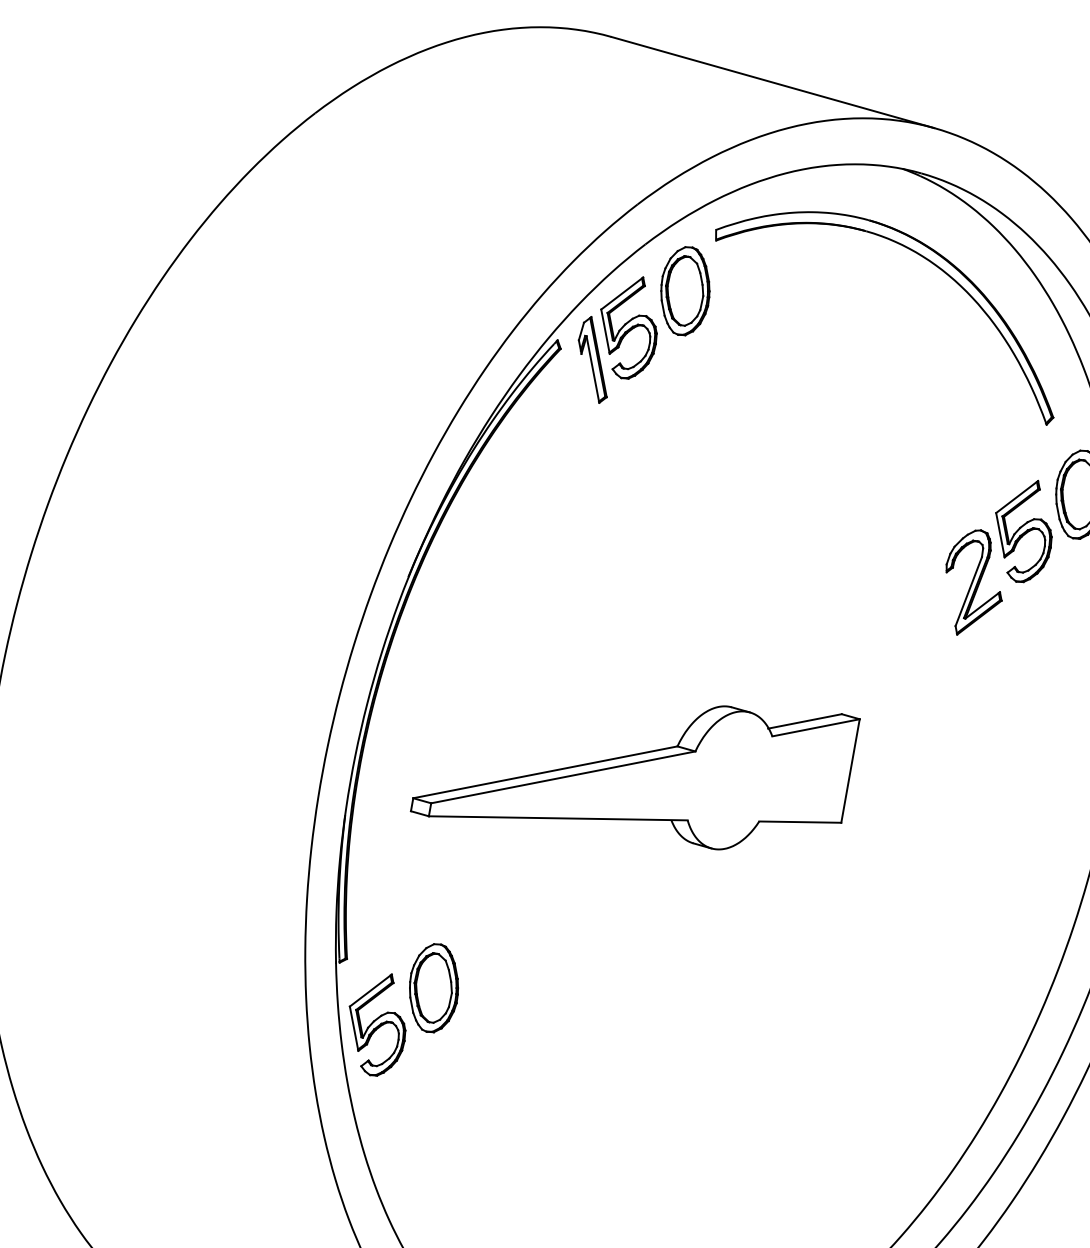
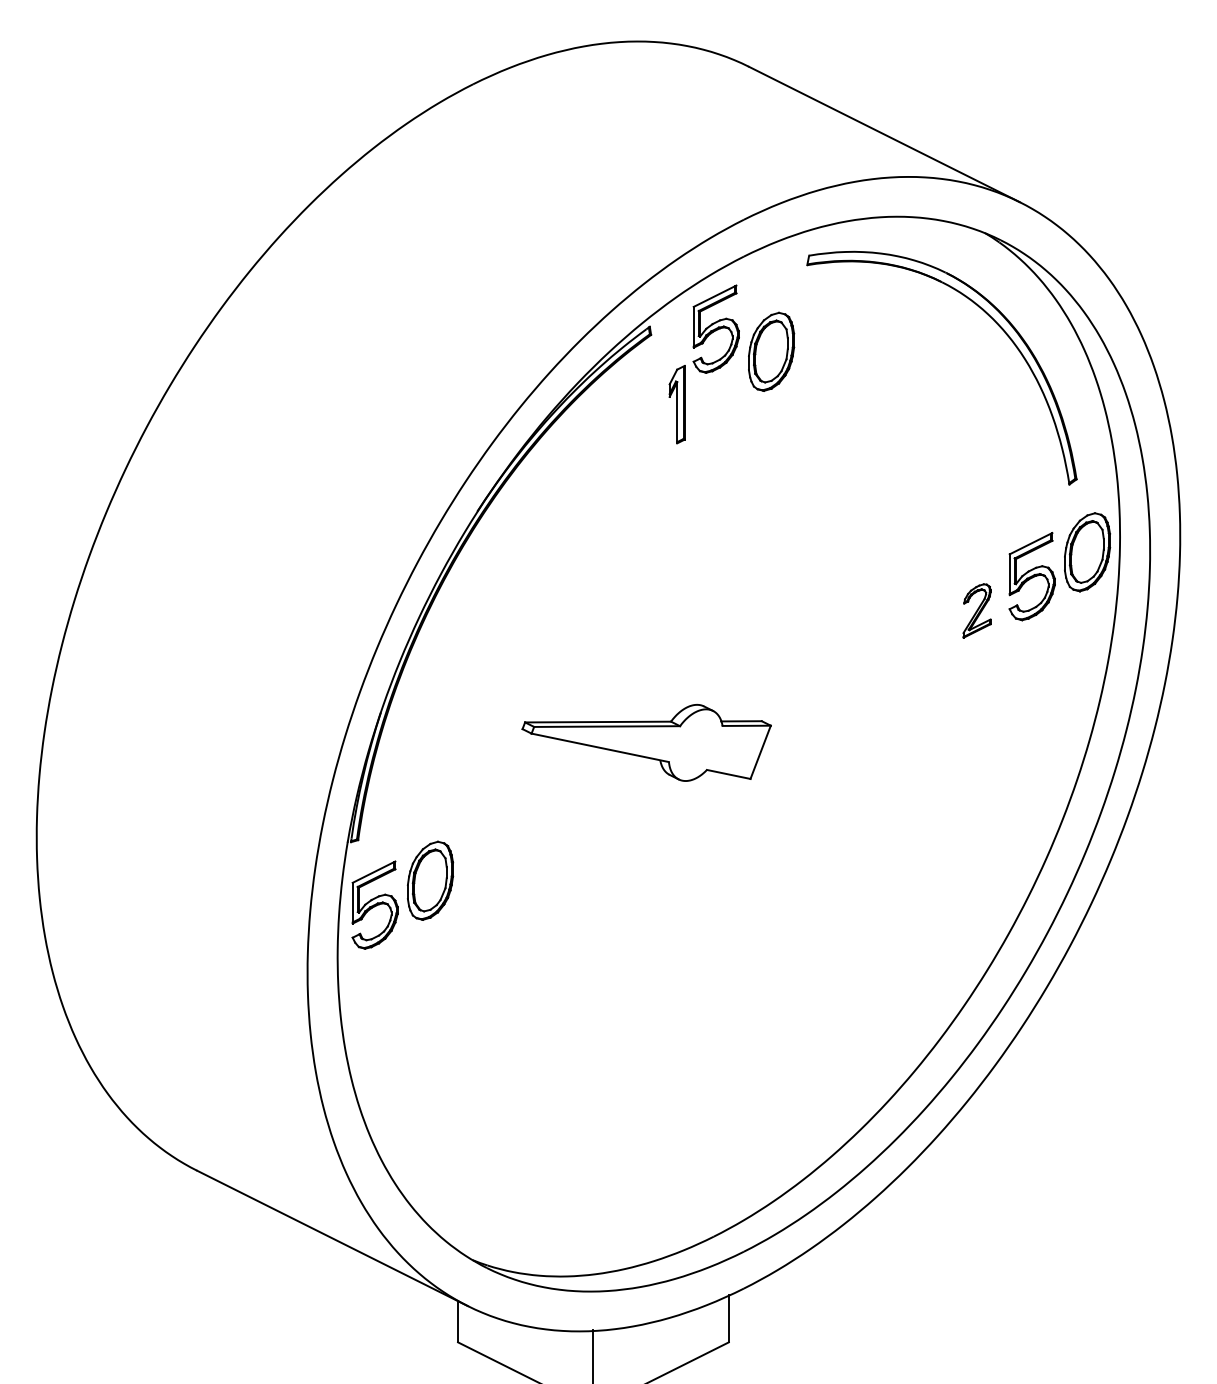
part: (685, 290) -> (771, 351), moved
part: (590, 360) -> (676, 404), moved
part: (971, 581) -> (976, 610), size x0.6
part: (640, 793) -> (646, 742), size x0.6

